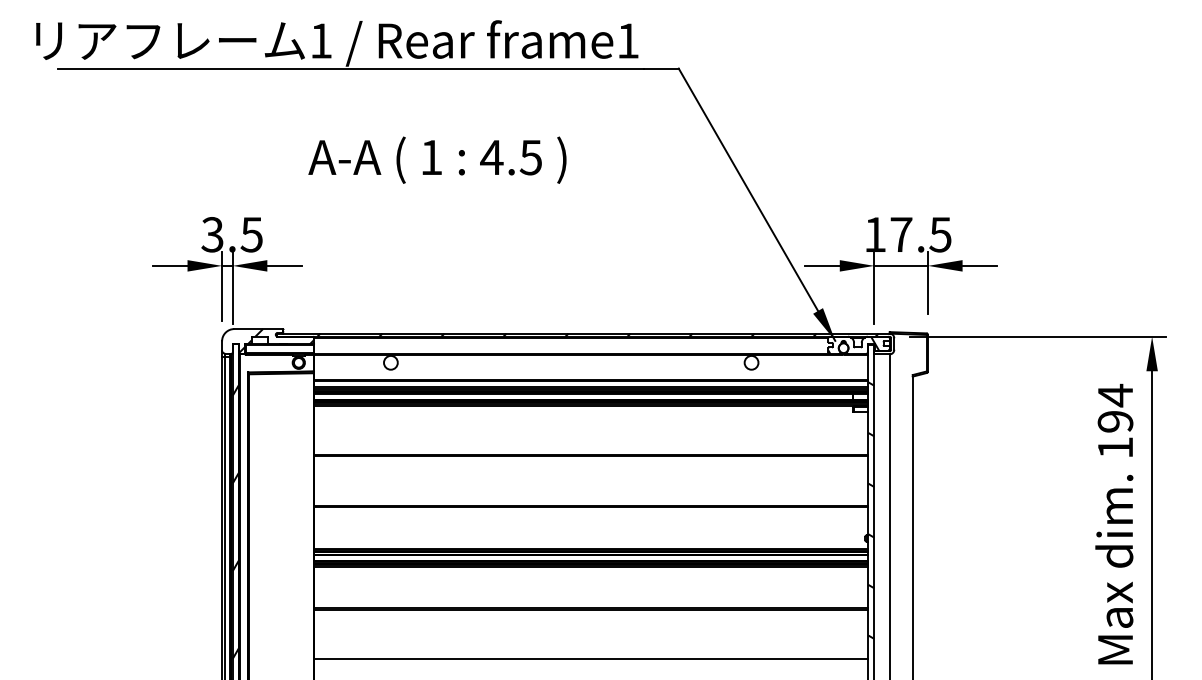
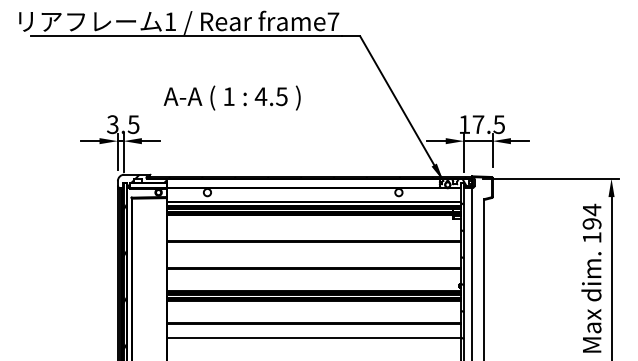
text: (628, 40) -> (333, 21), frame1 -> frame7
text: (436, 159) -> (231, 97), moved
line: (590, 658) -> (313, 337), moved

